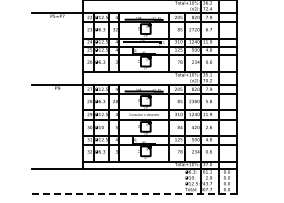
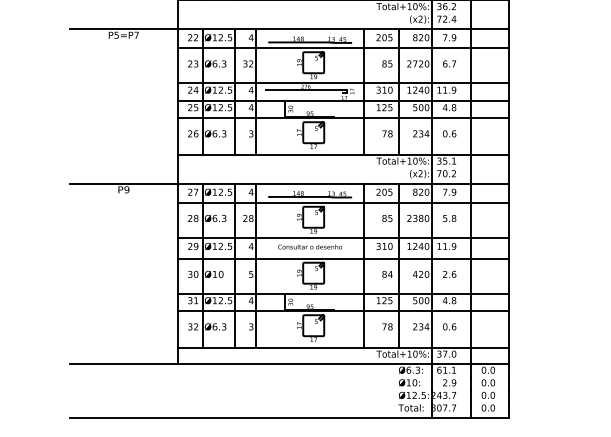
line: (135, 194) -> (291, 418), dashed -> solid

